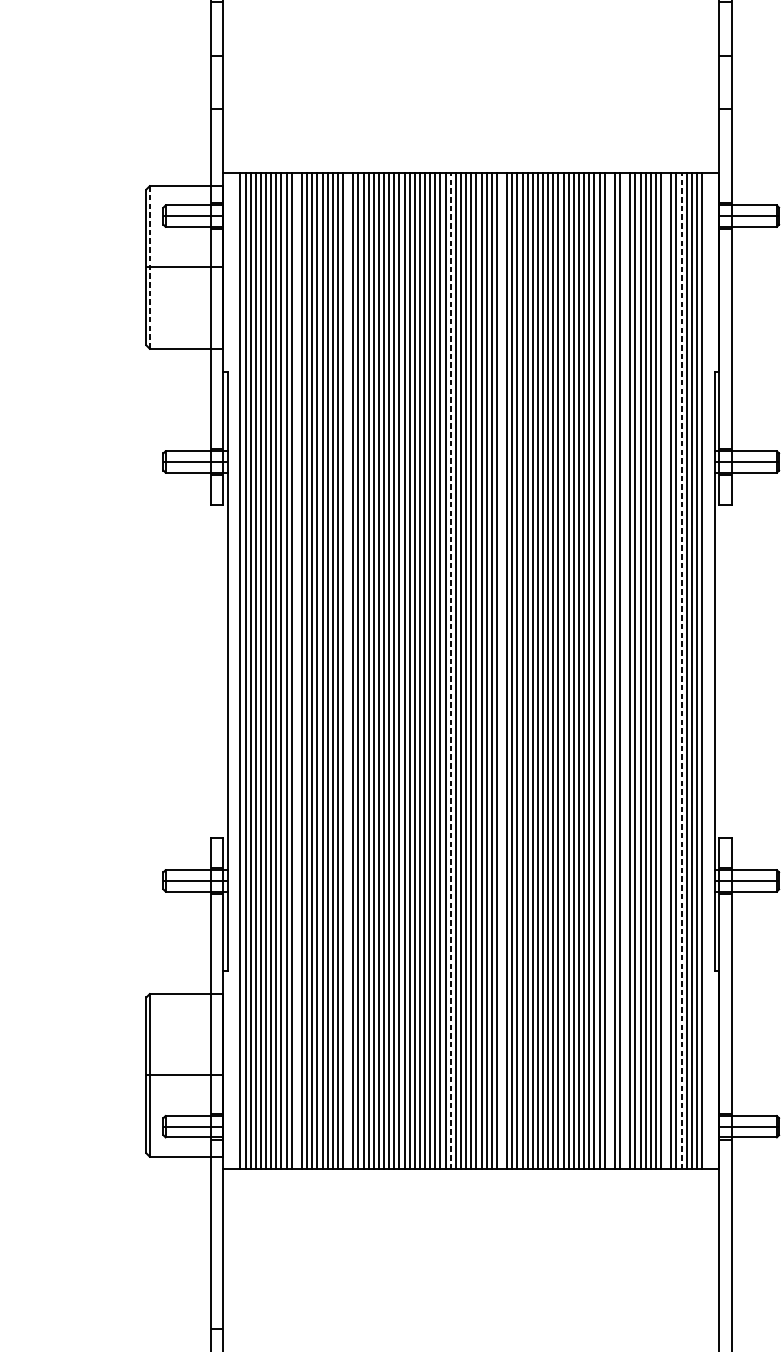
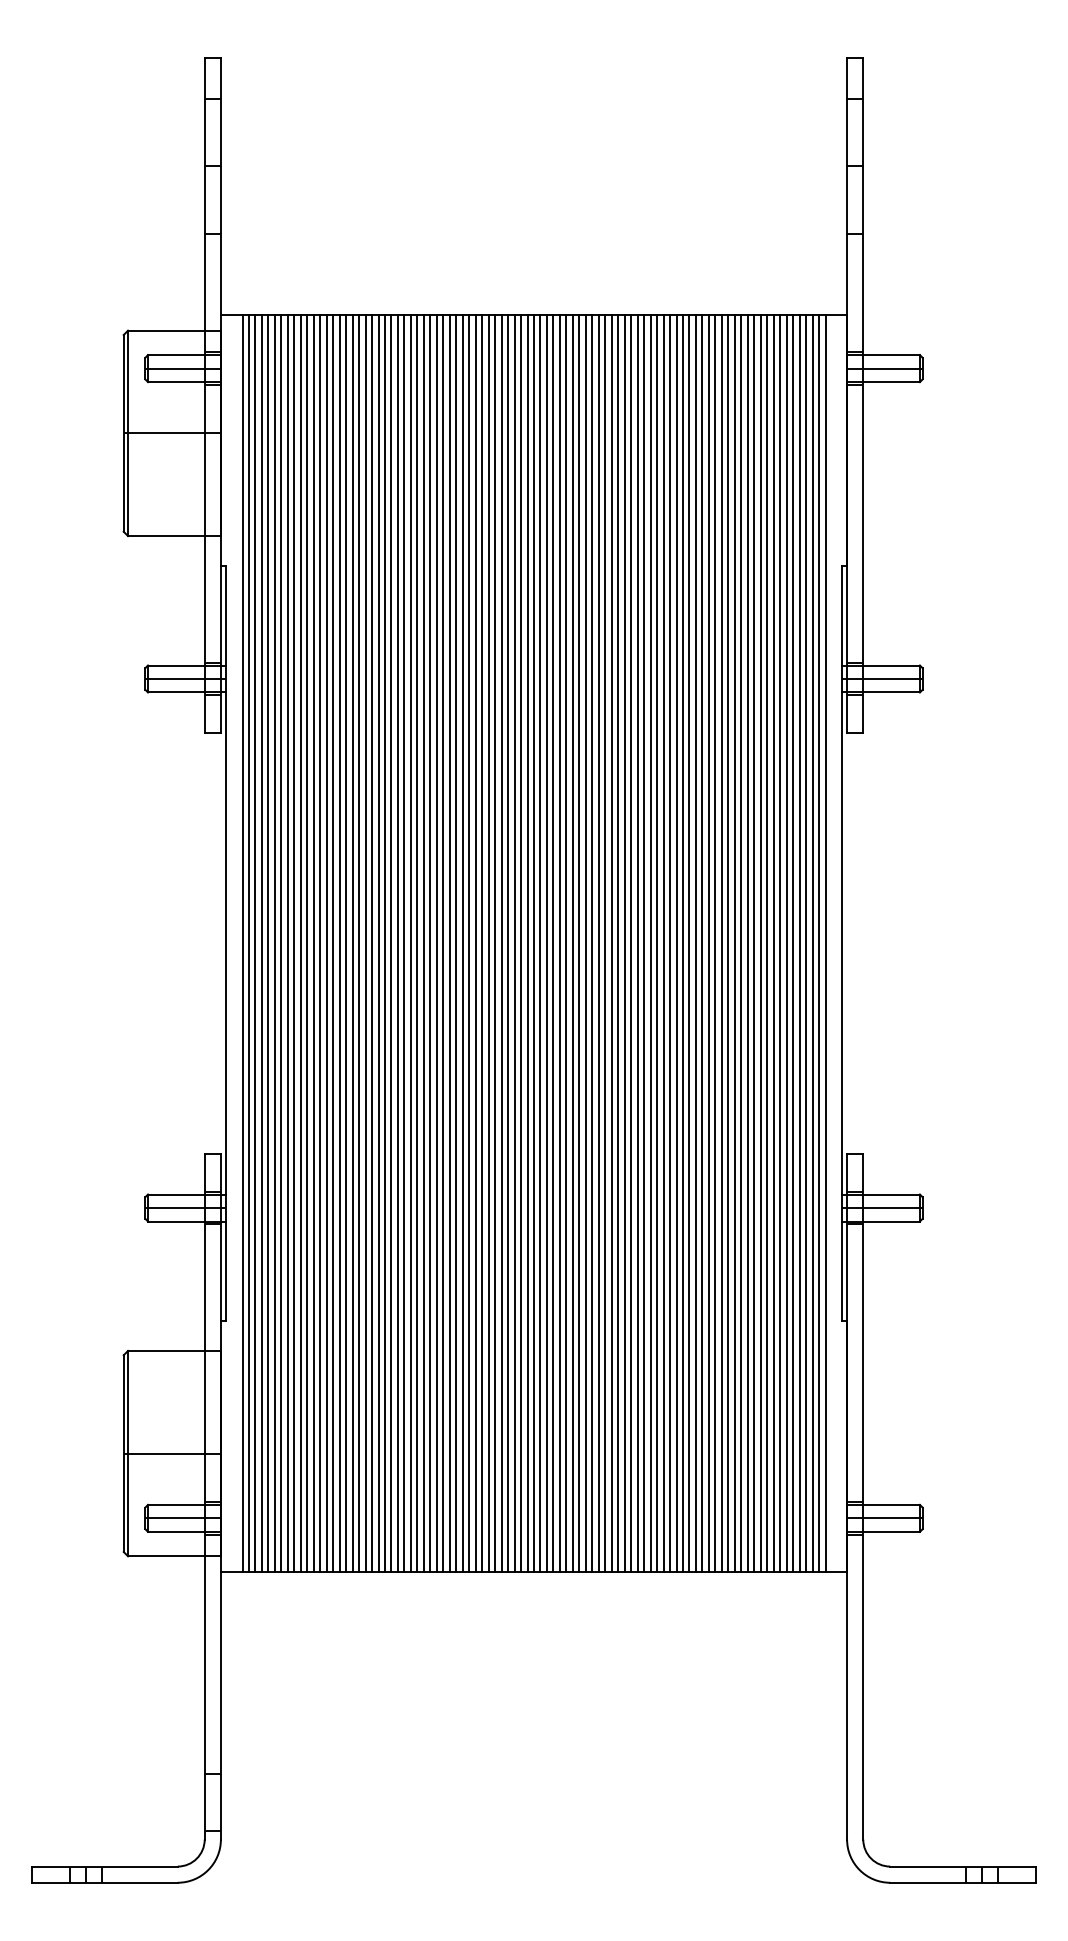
line: (150, 267) -> (128, 433), dashed -> solid
line: (296, 671) -> (313, 943), added
line: (348, 671) -> (378, 943), added
line: (451, 671) -> (508, 943), dashed -> solid
line: (501, 671) -> (572, 943), added
line: (609, 671) -> (708, 943), added
line: (625, 671) -> (728, 943), added
line: (666, 671) -> (780, 943), added
line: (681, 671) -> (799, 943), dashed -> solid

